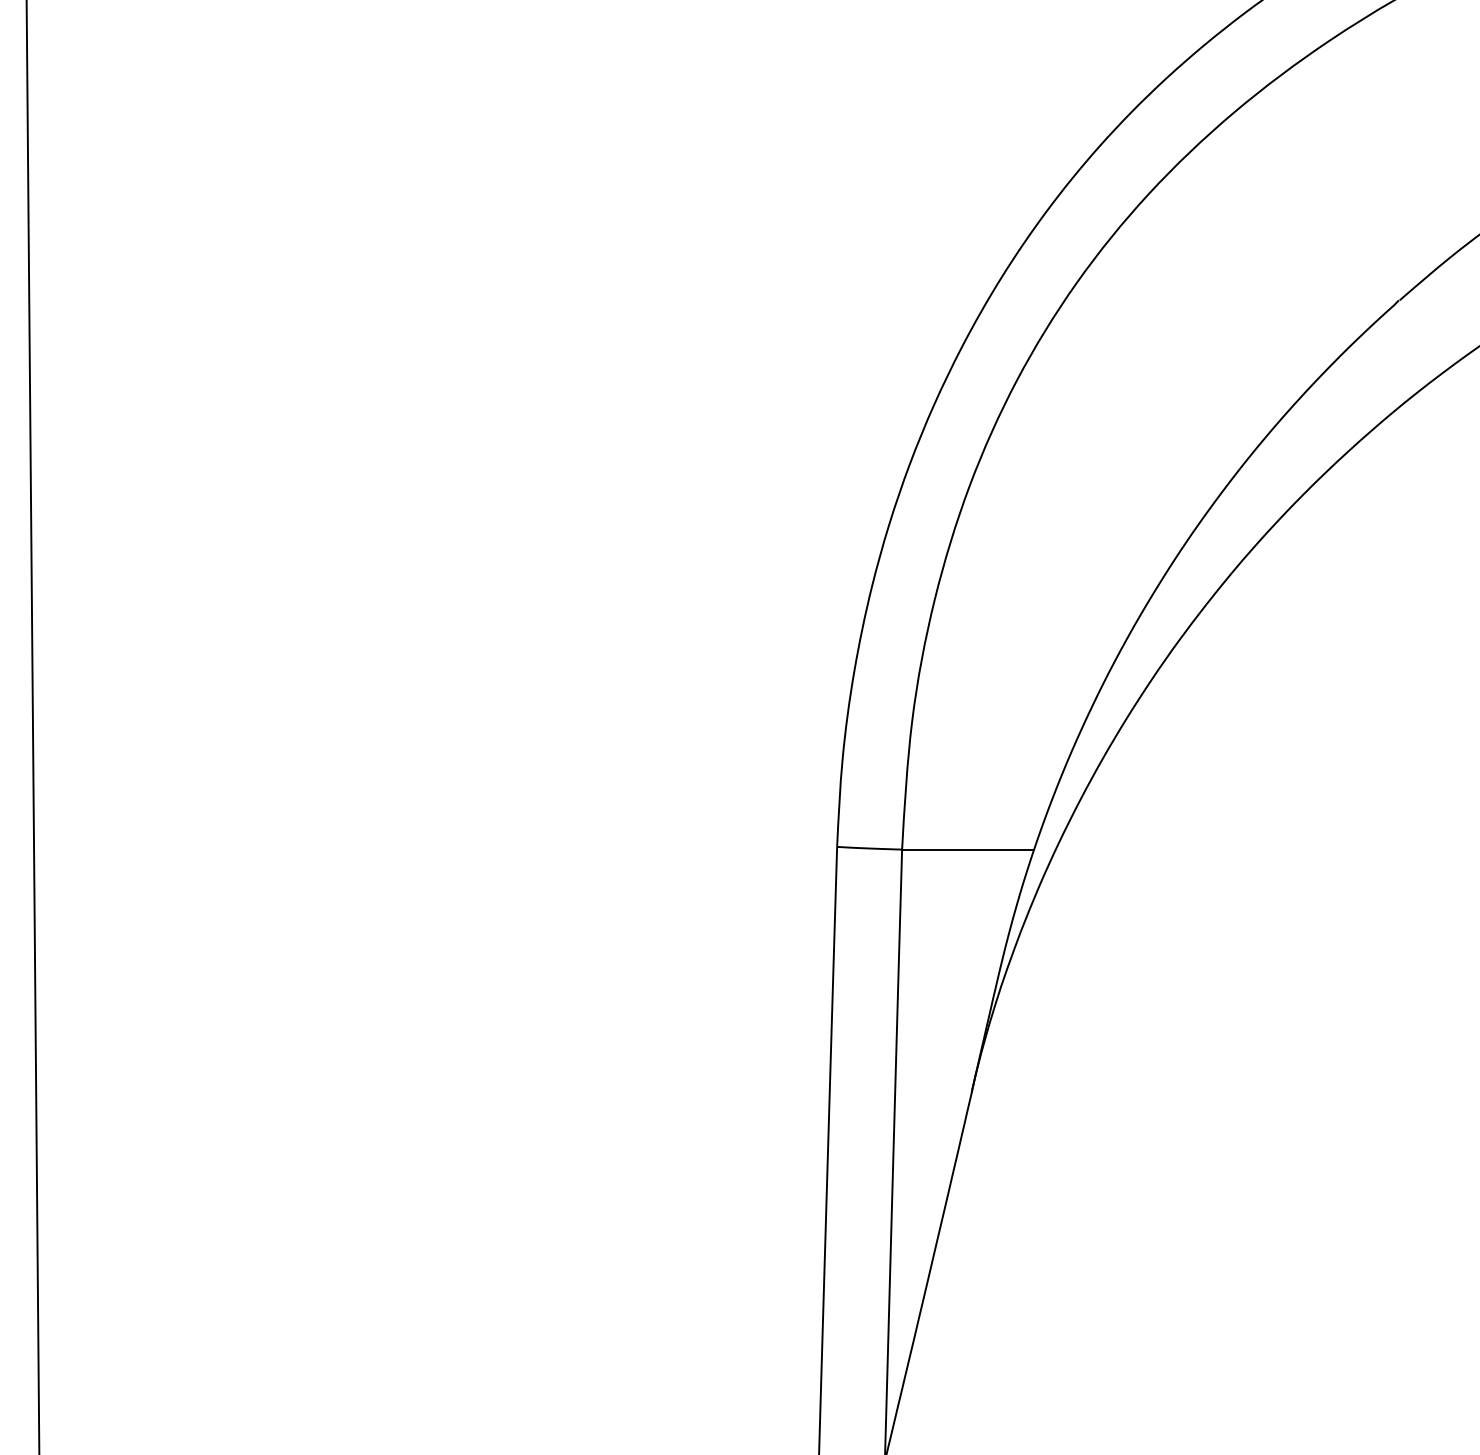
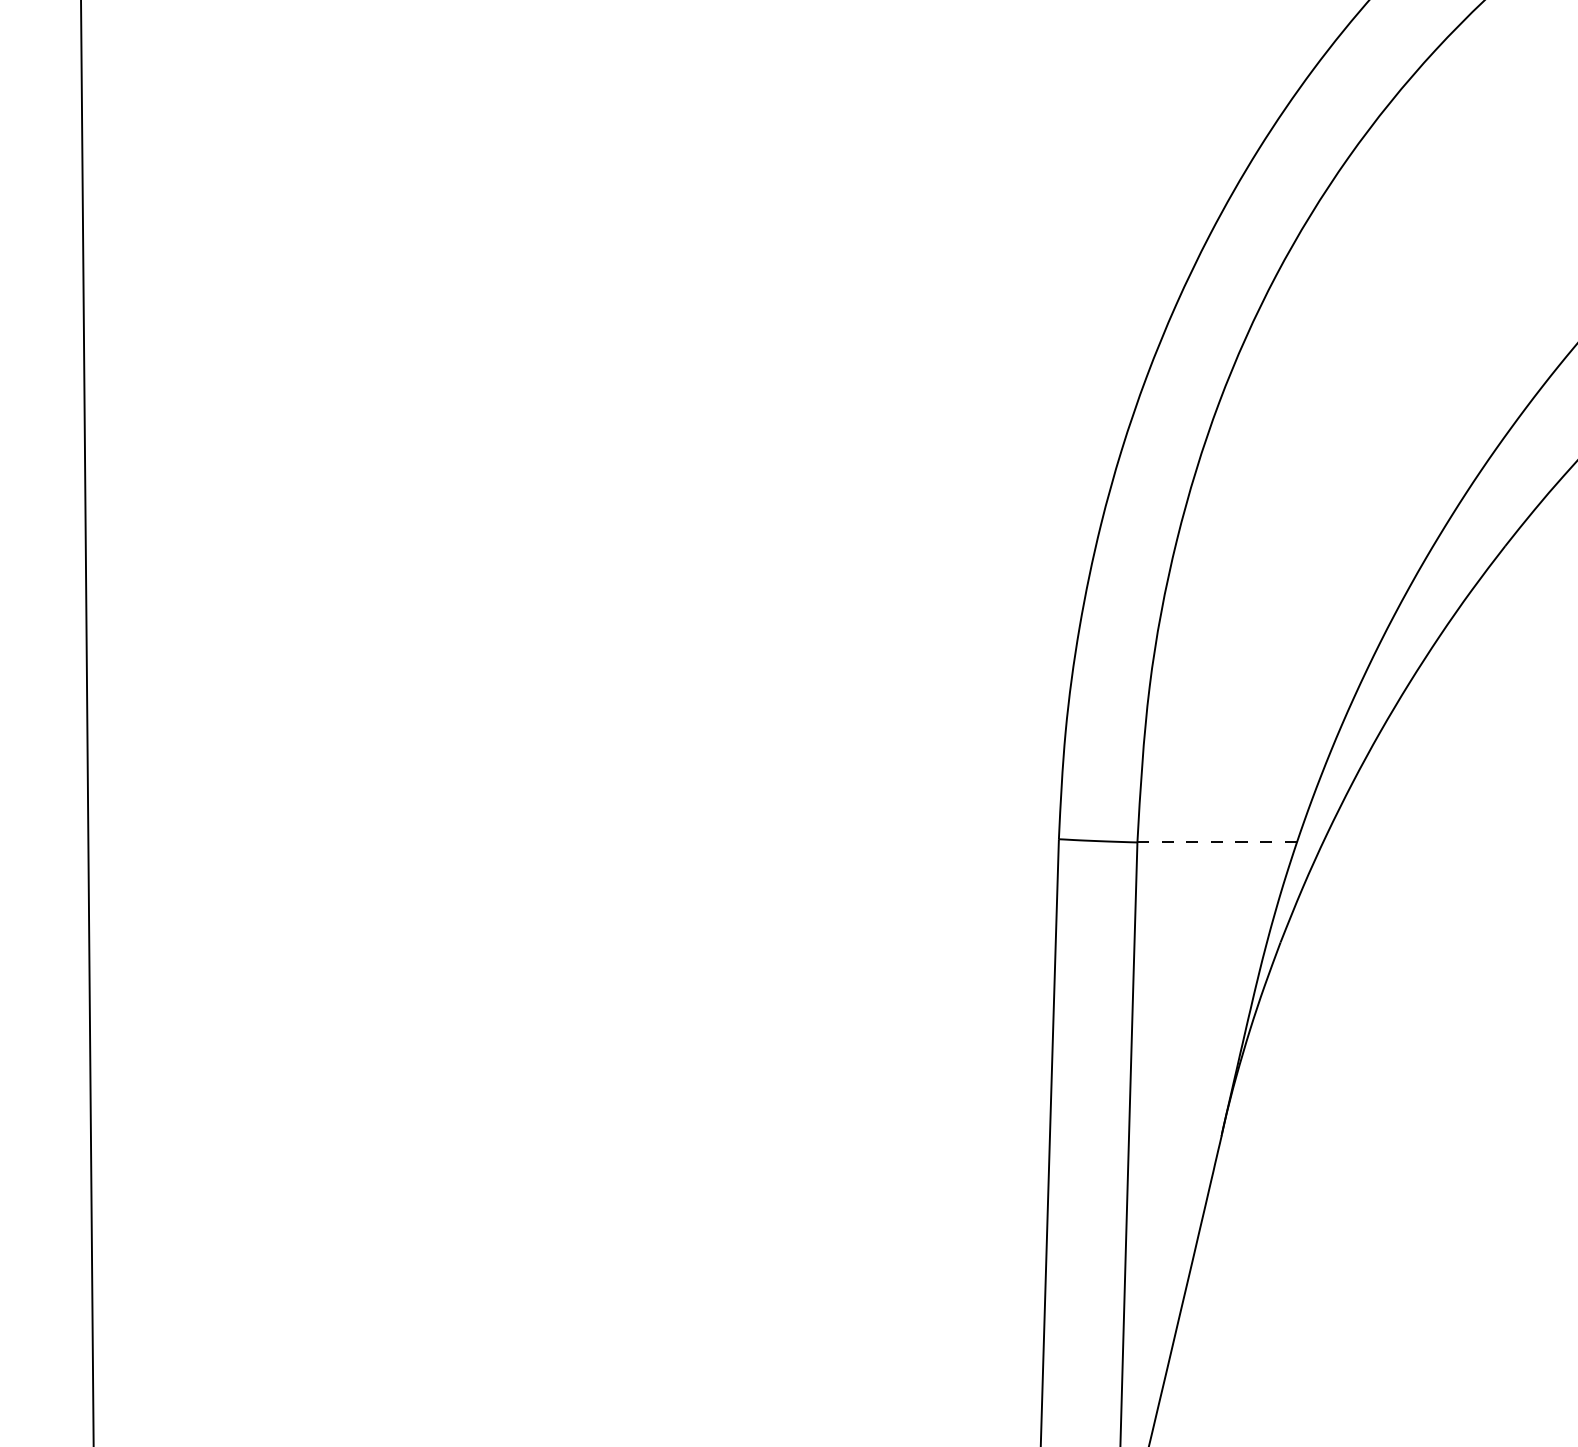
line: (967, 849) -> (1216, 842), solid -> dashed

